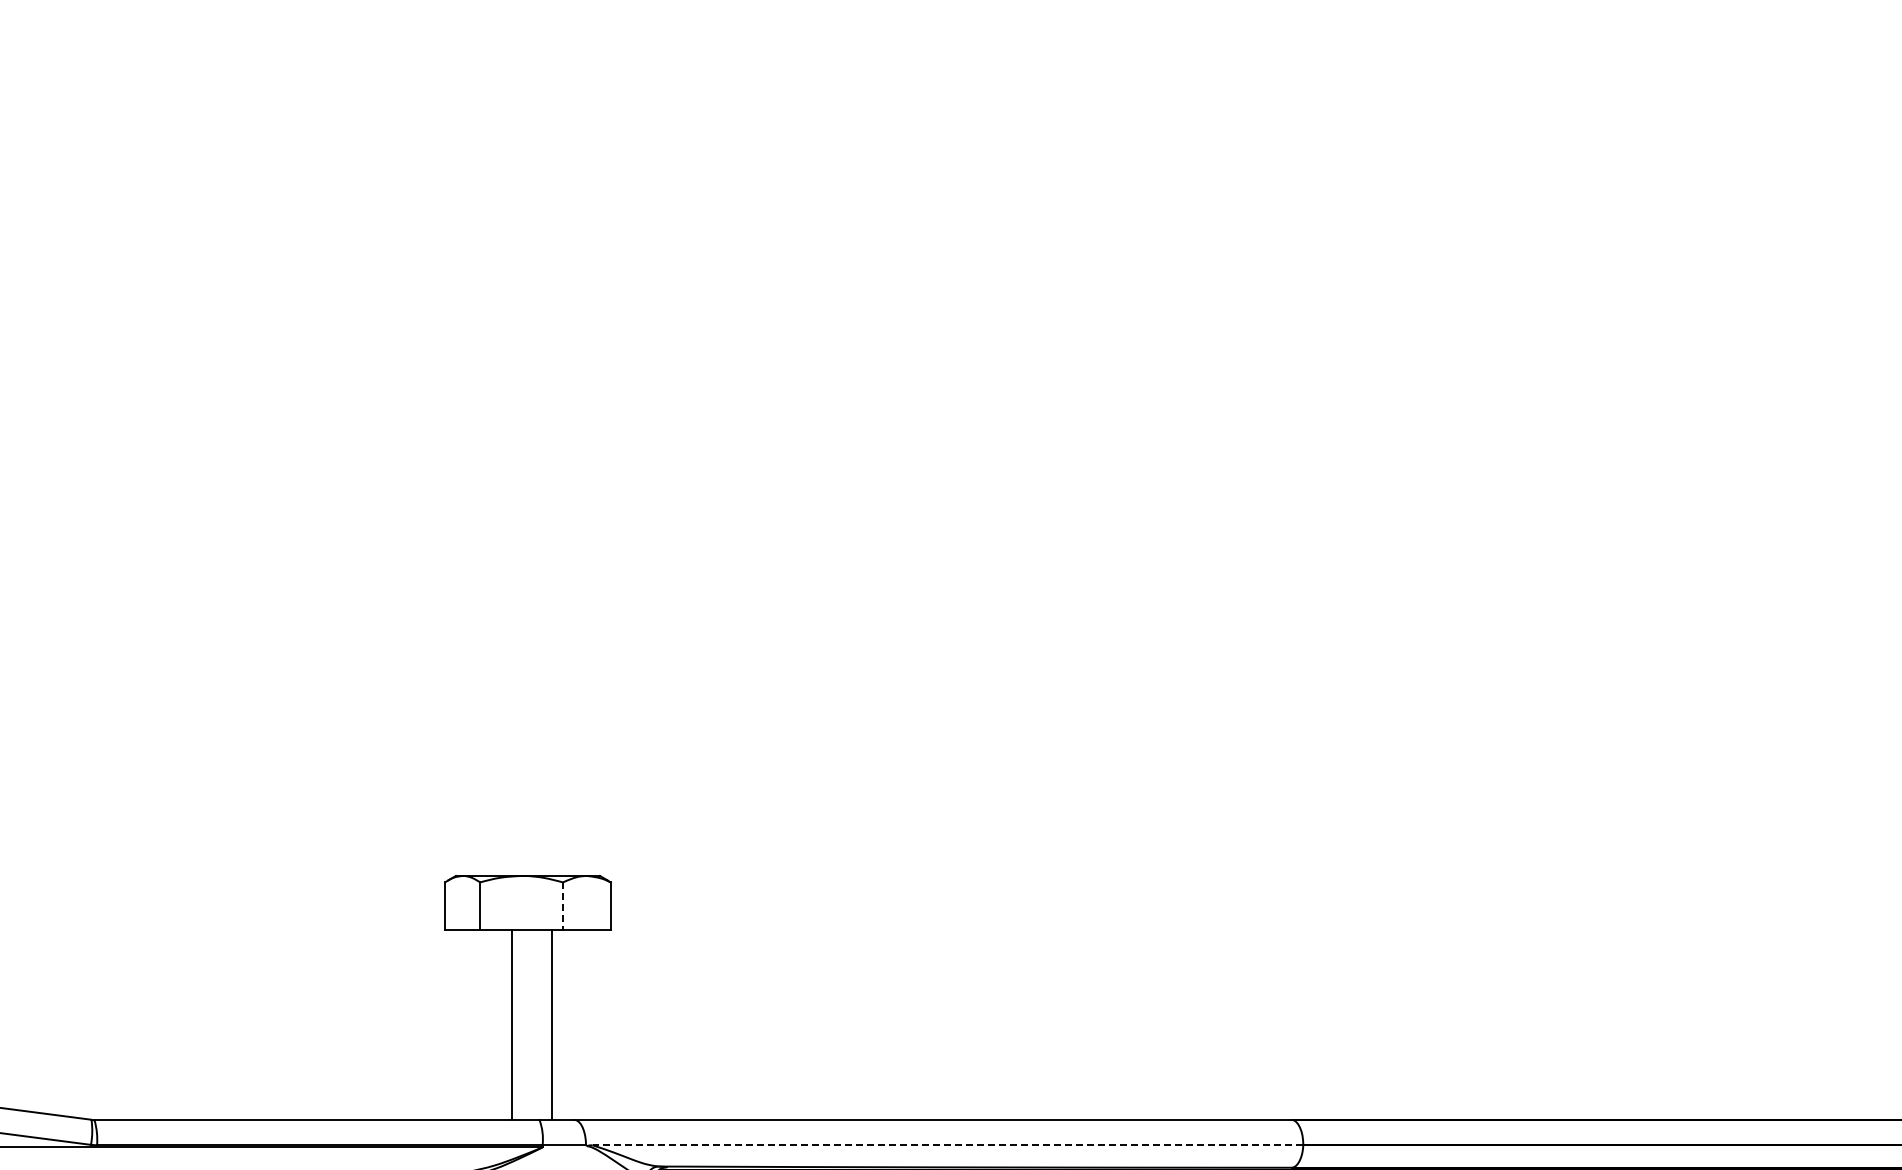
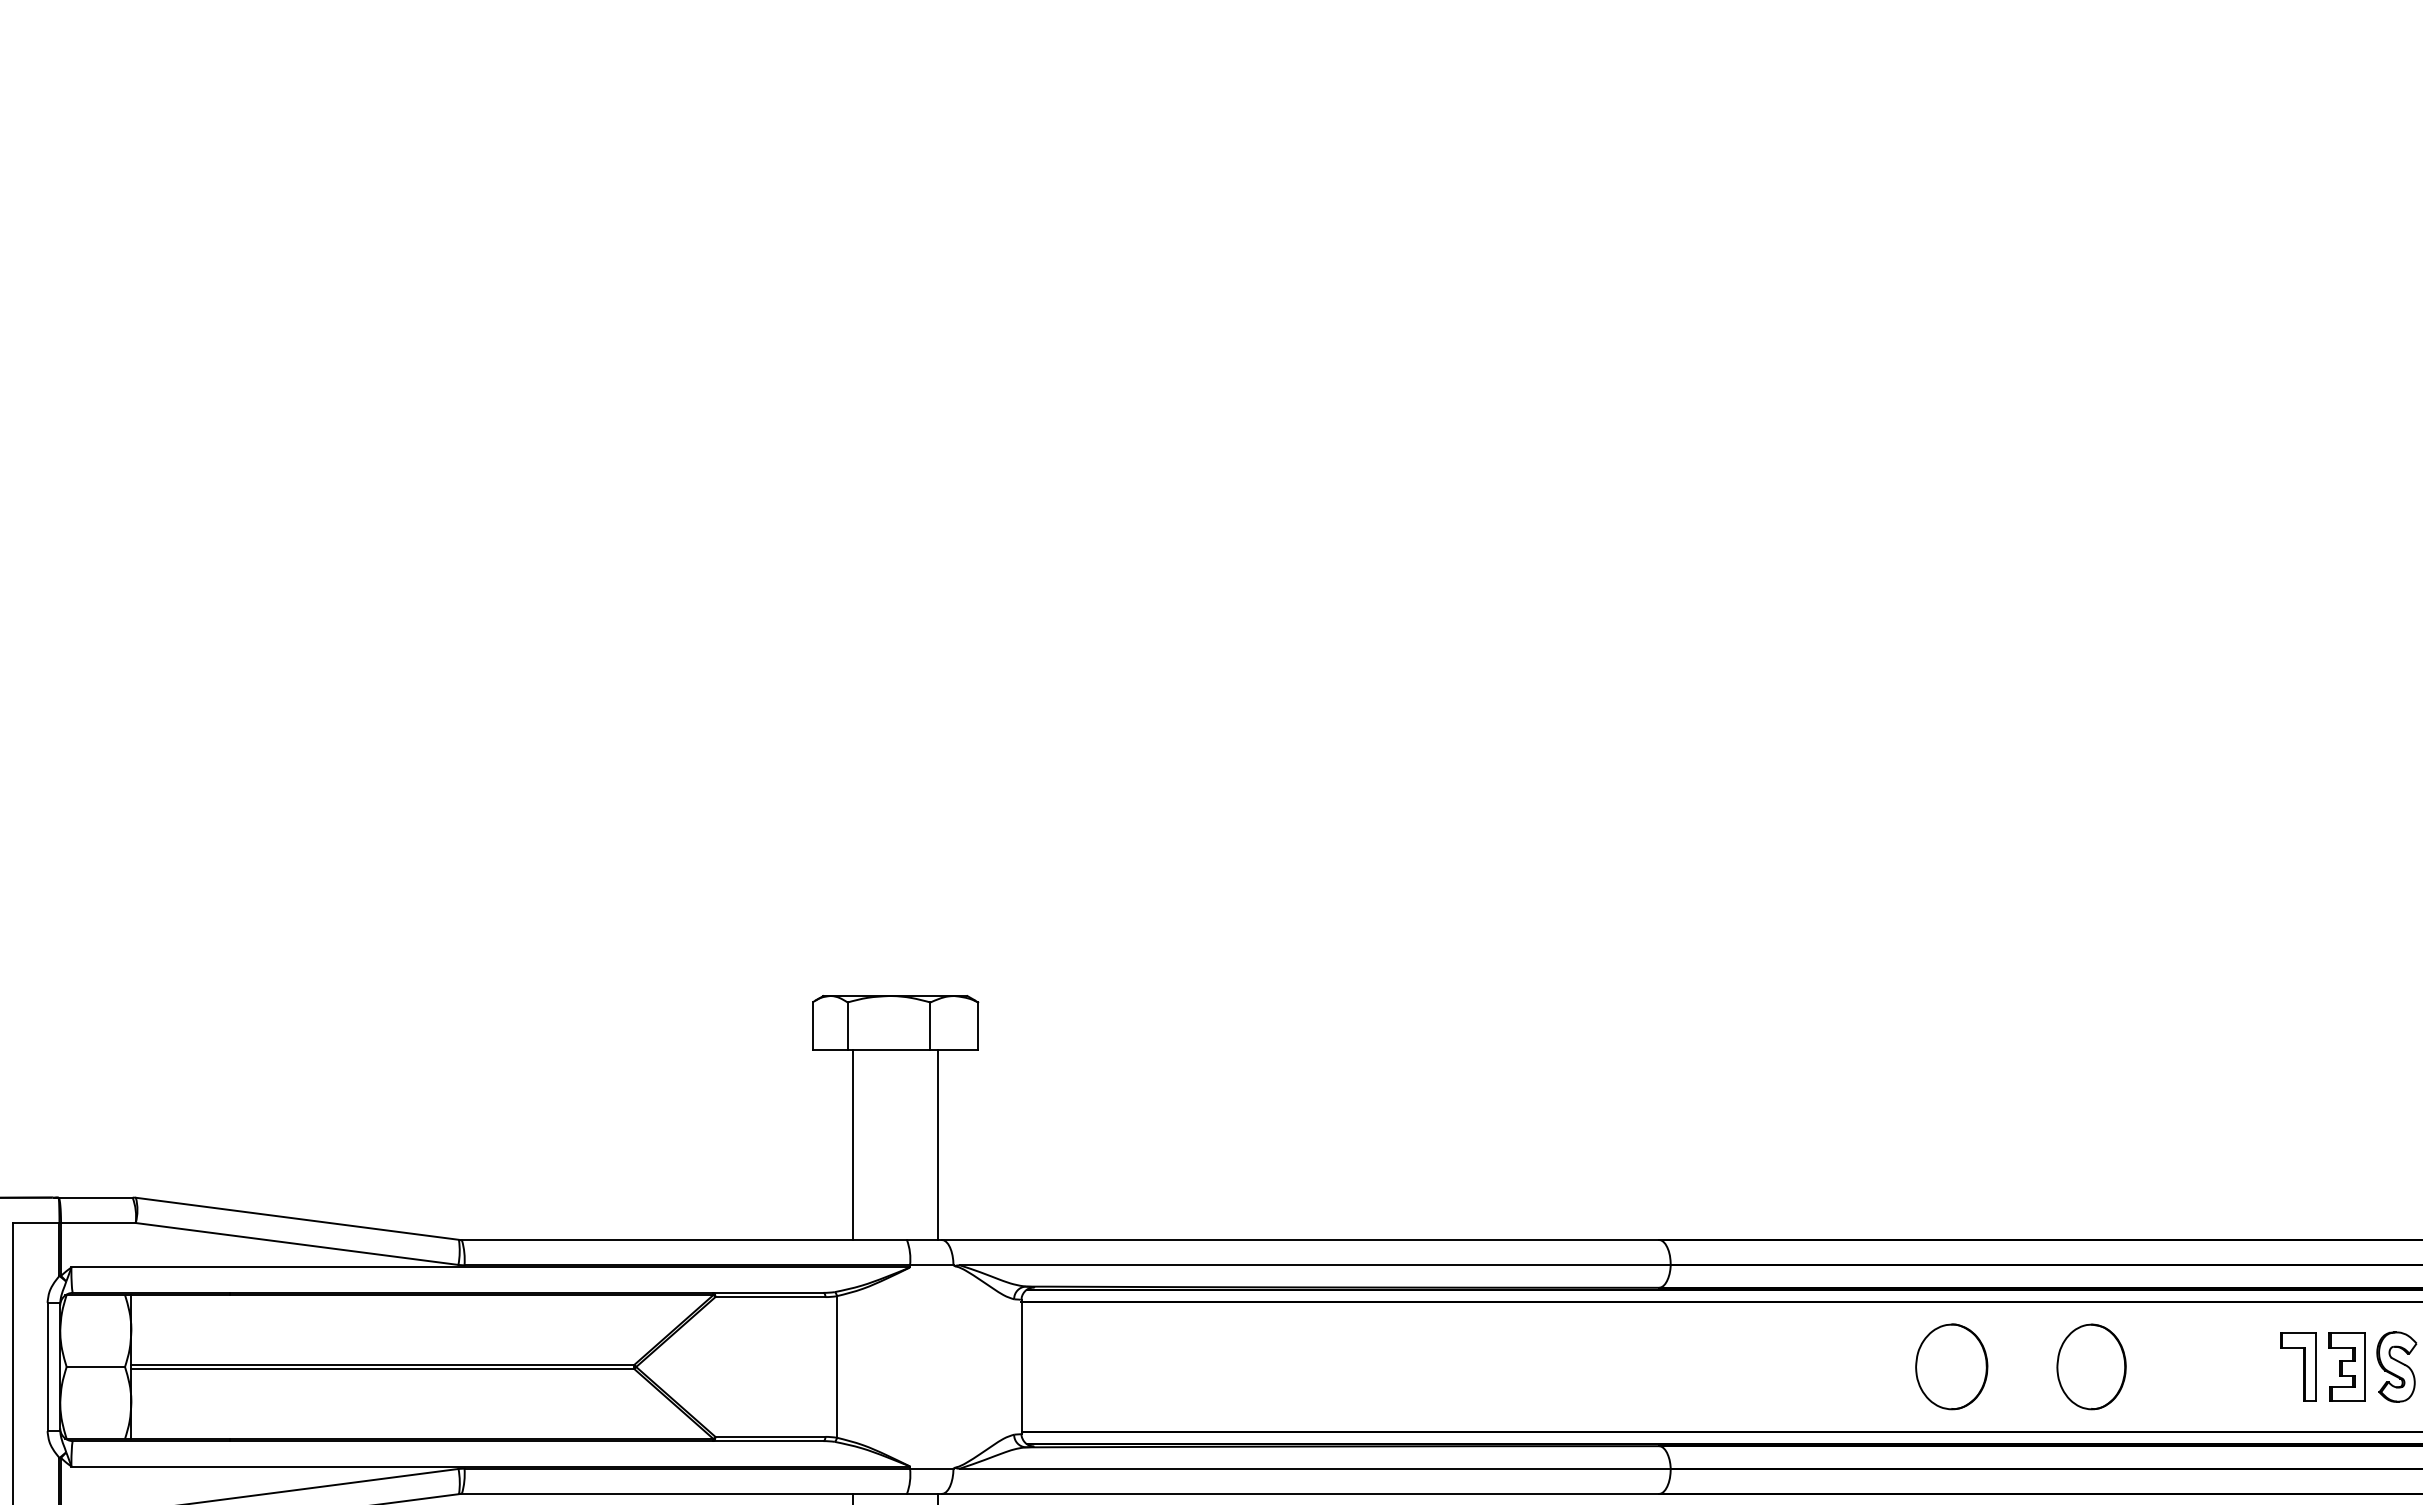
line: (563, 906) -> (930, 1026), dashed -> solid
line: (512, 1024) -> (937, 1144), moved
line: (552, 1024) -> (853, 1144), moved
line: (947, 1145) -> (1314, 1265), dashed -> solid

